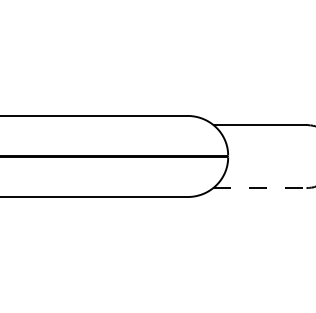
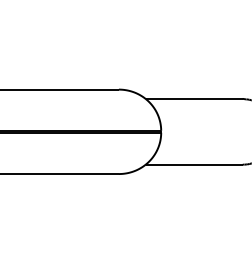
line: (259, 188) -> (193, 165), dashed -> solid

